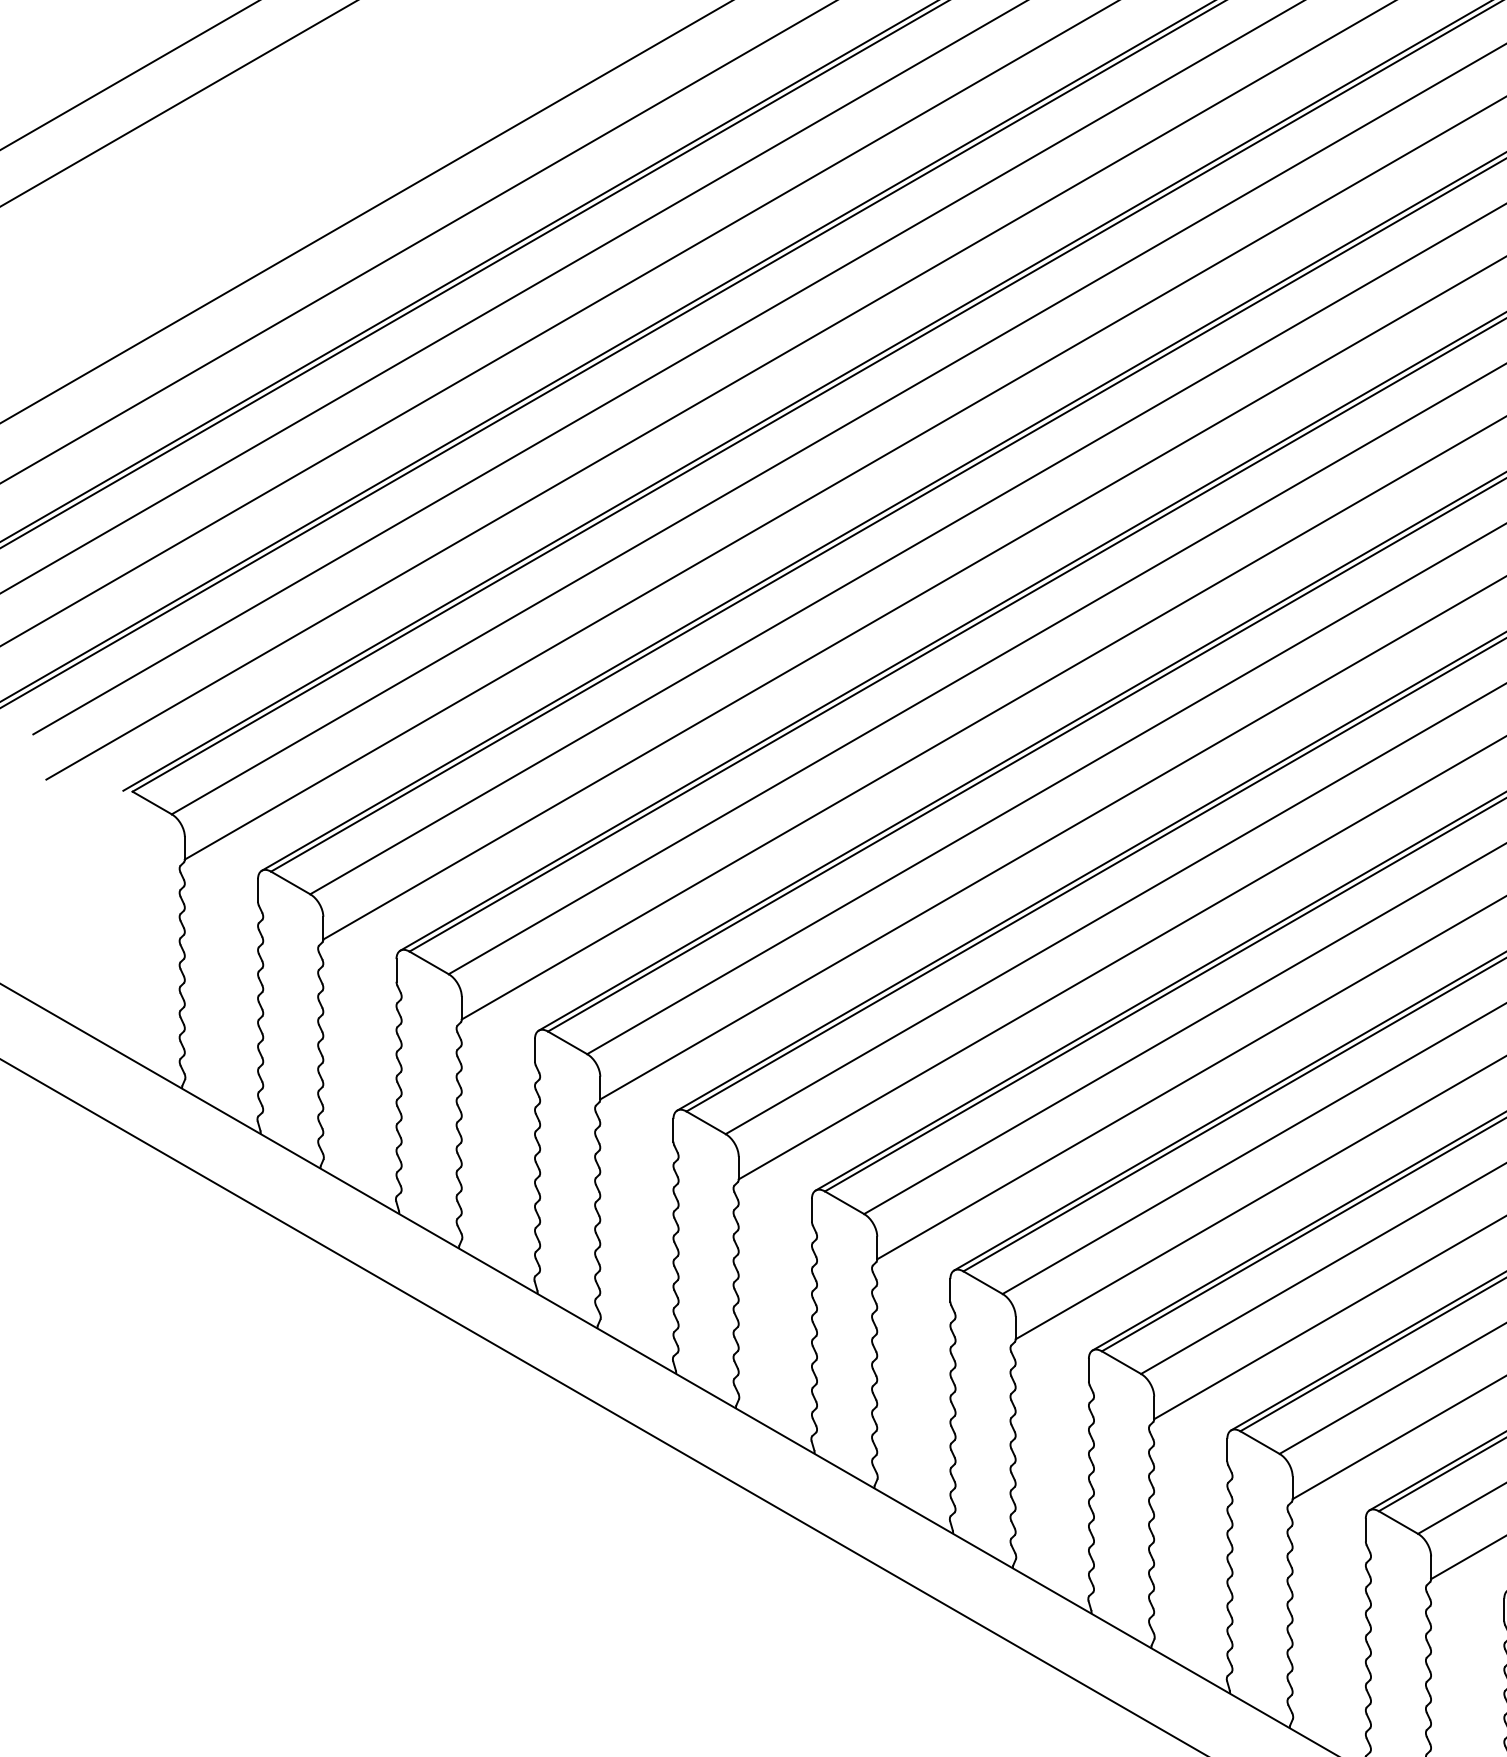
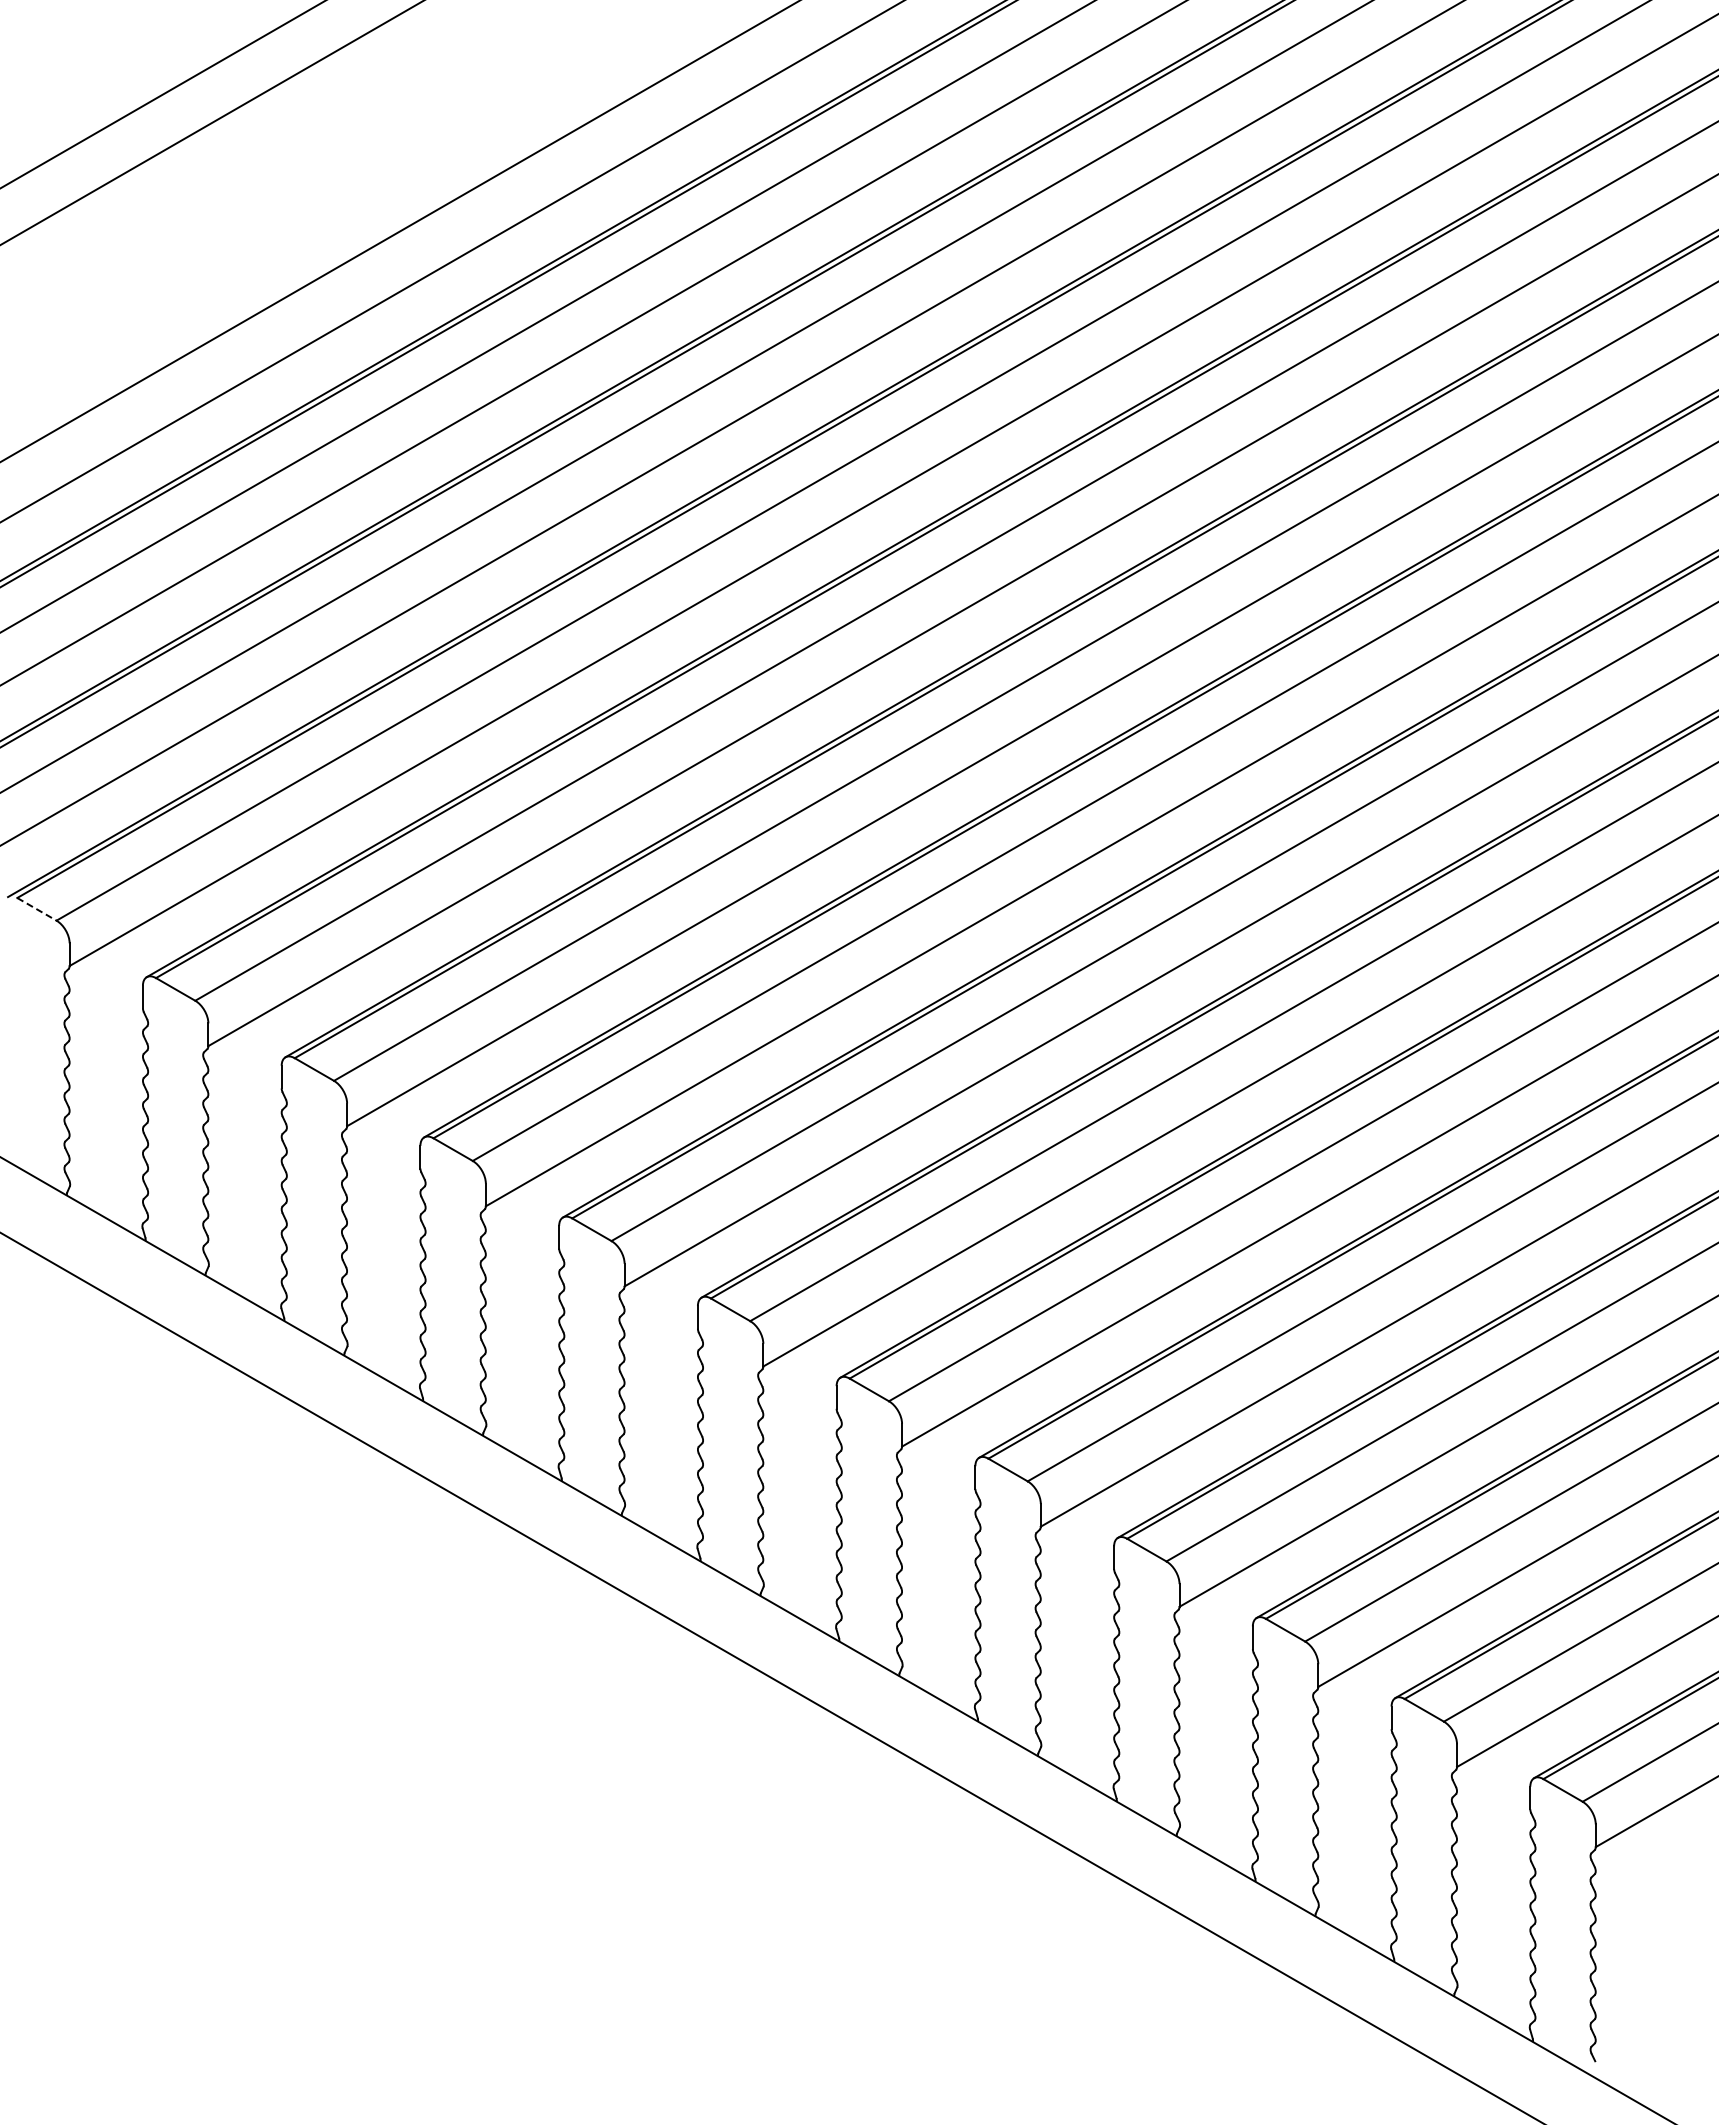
line: (151, 803) -> (36, 909), solid -> dashed

